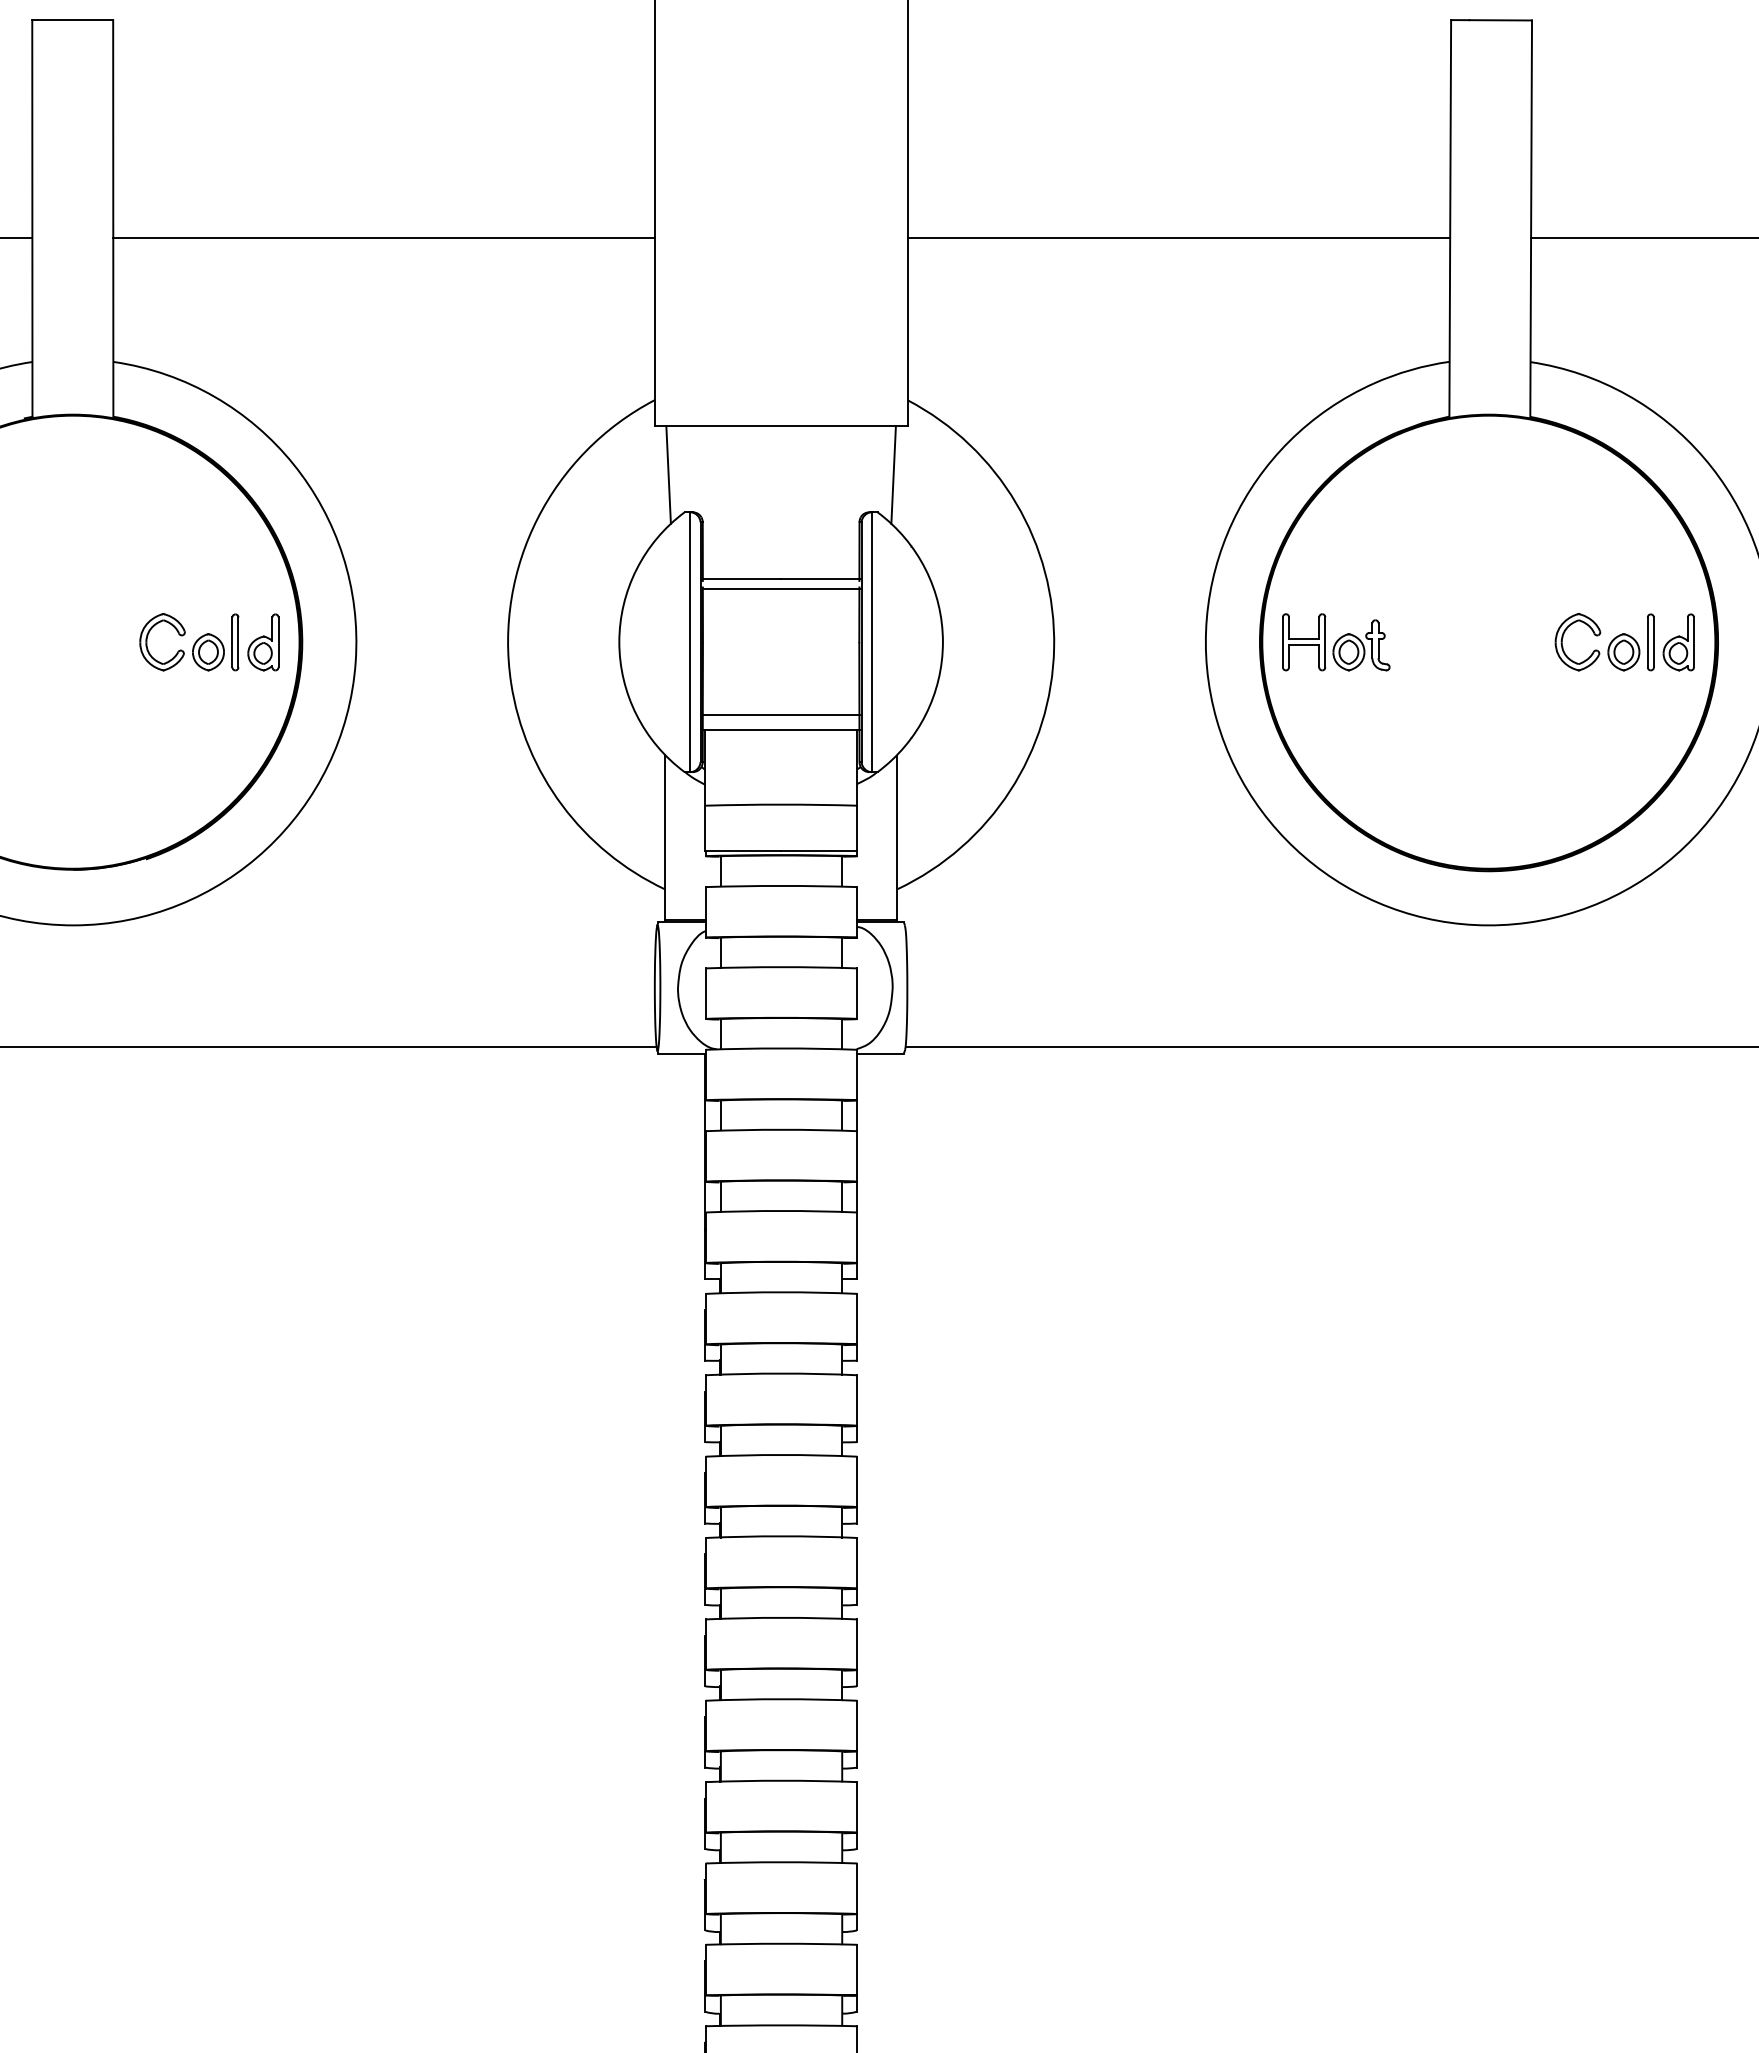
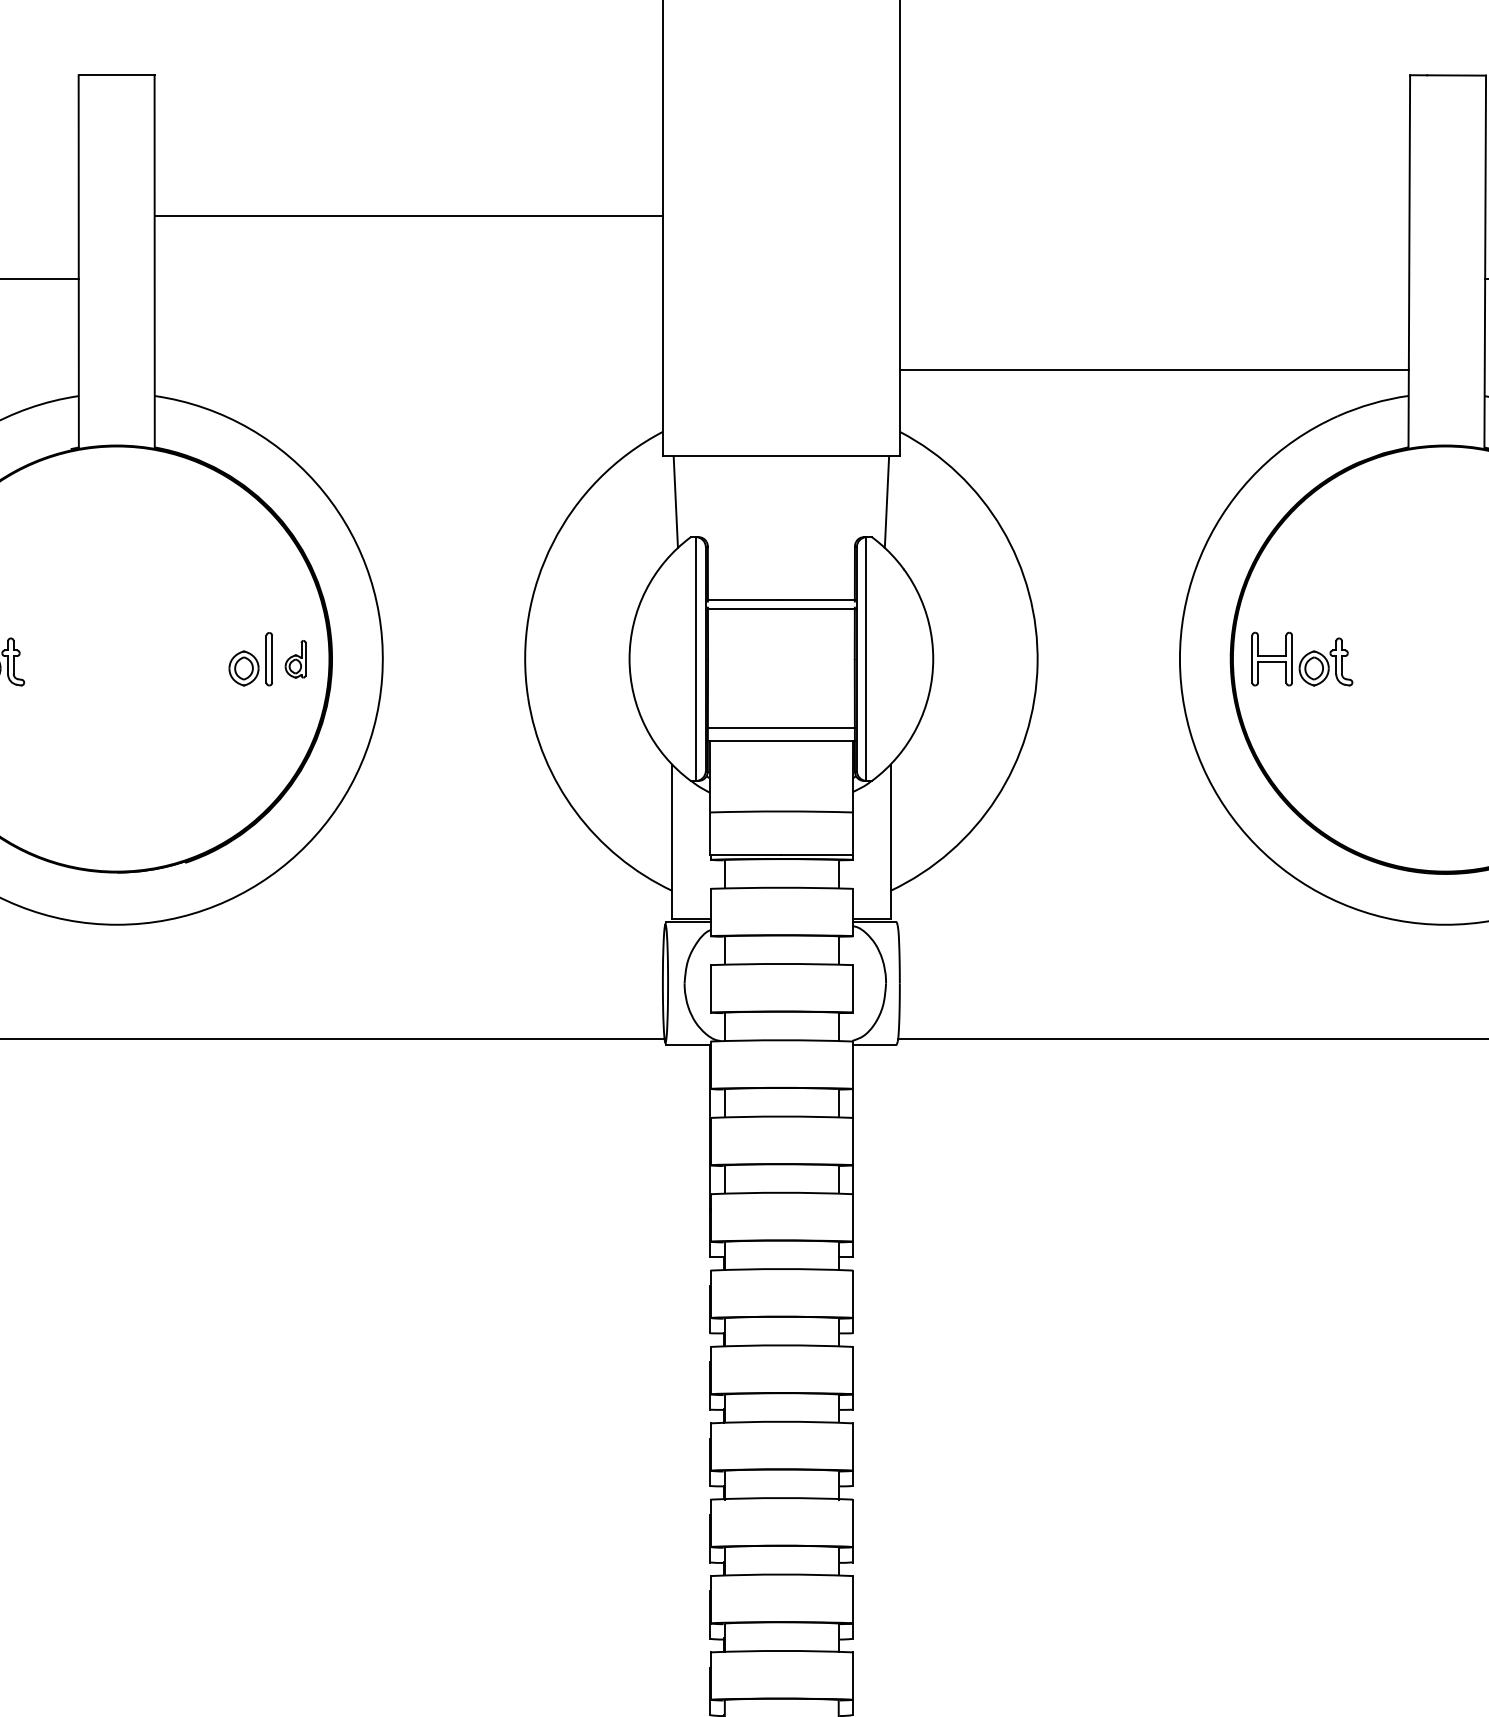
line: (383, 237) -> (408, 215), moved
line: (1178, 237) -> (1154, 369), moved
part: (147, 642) -> (186, 659), removed
part: (263, 642) -> (295, 659), size x0.7

